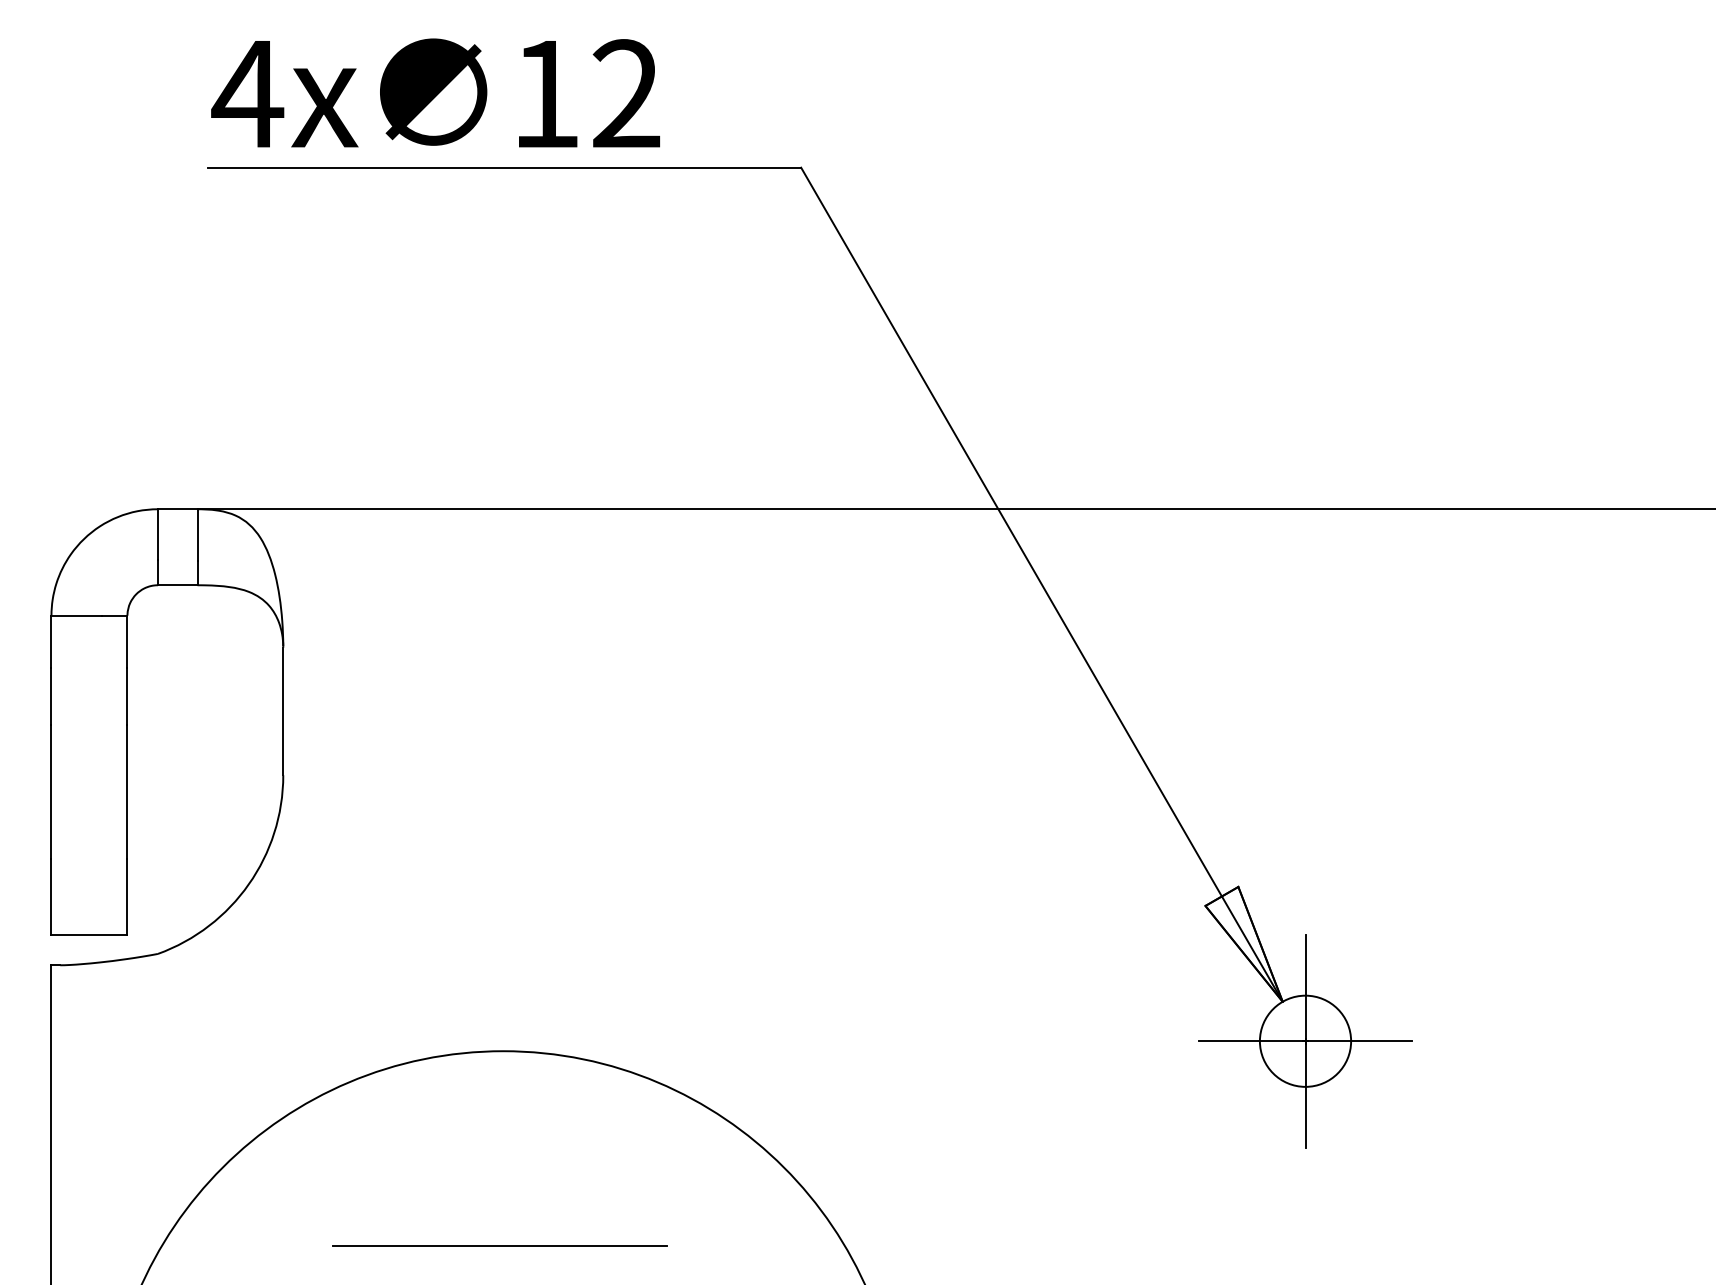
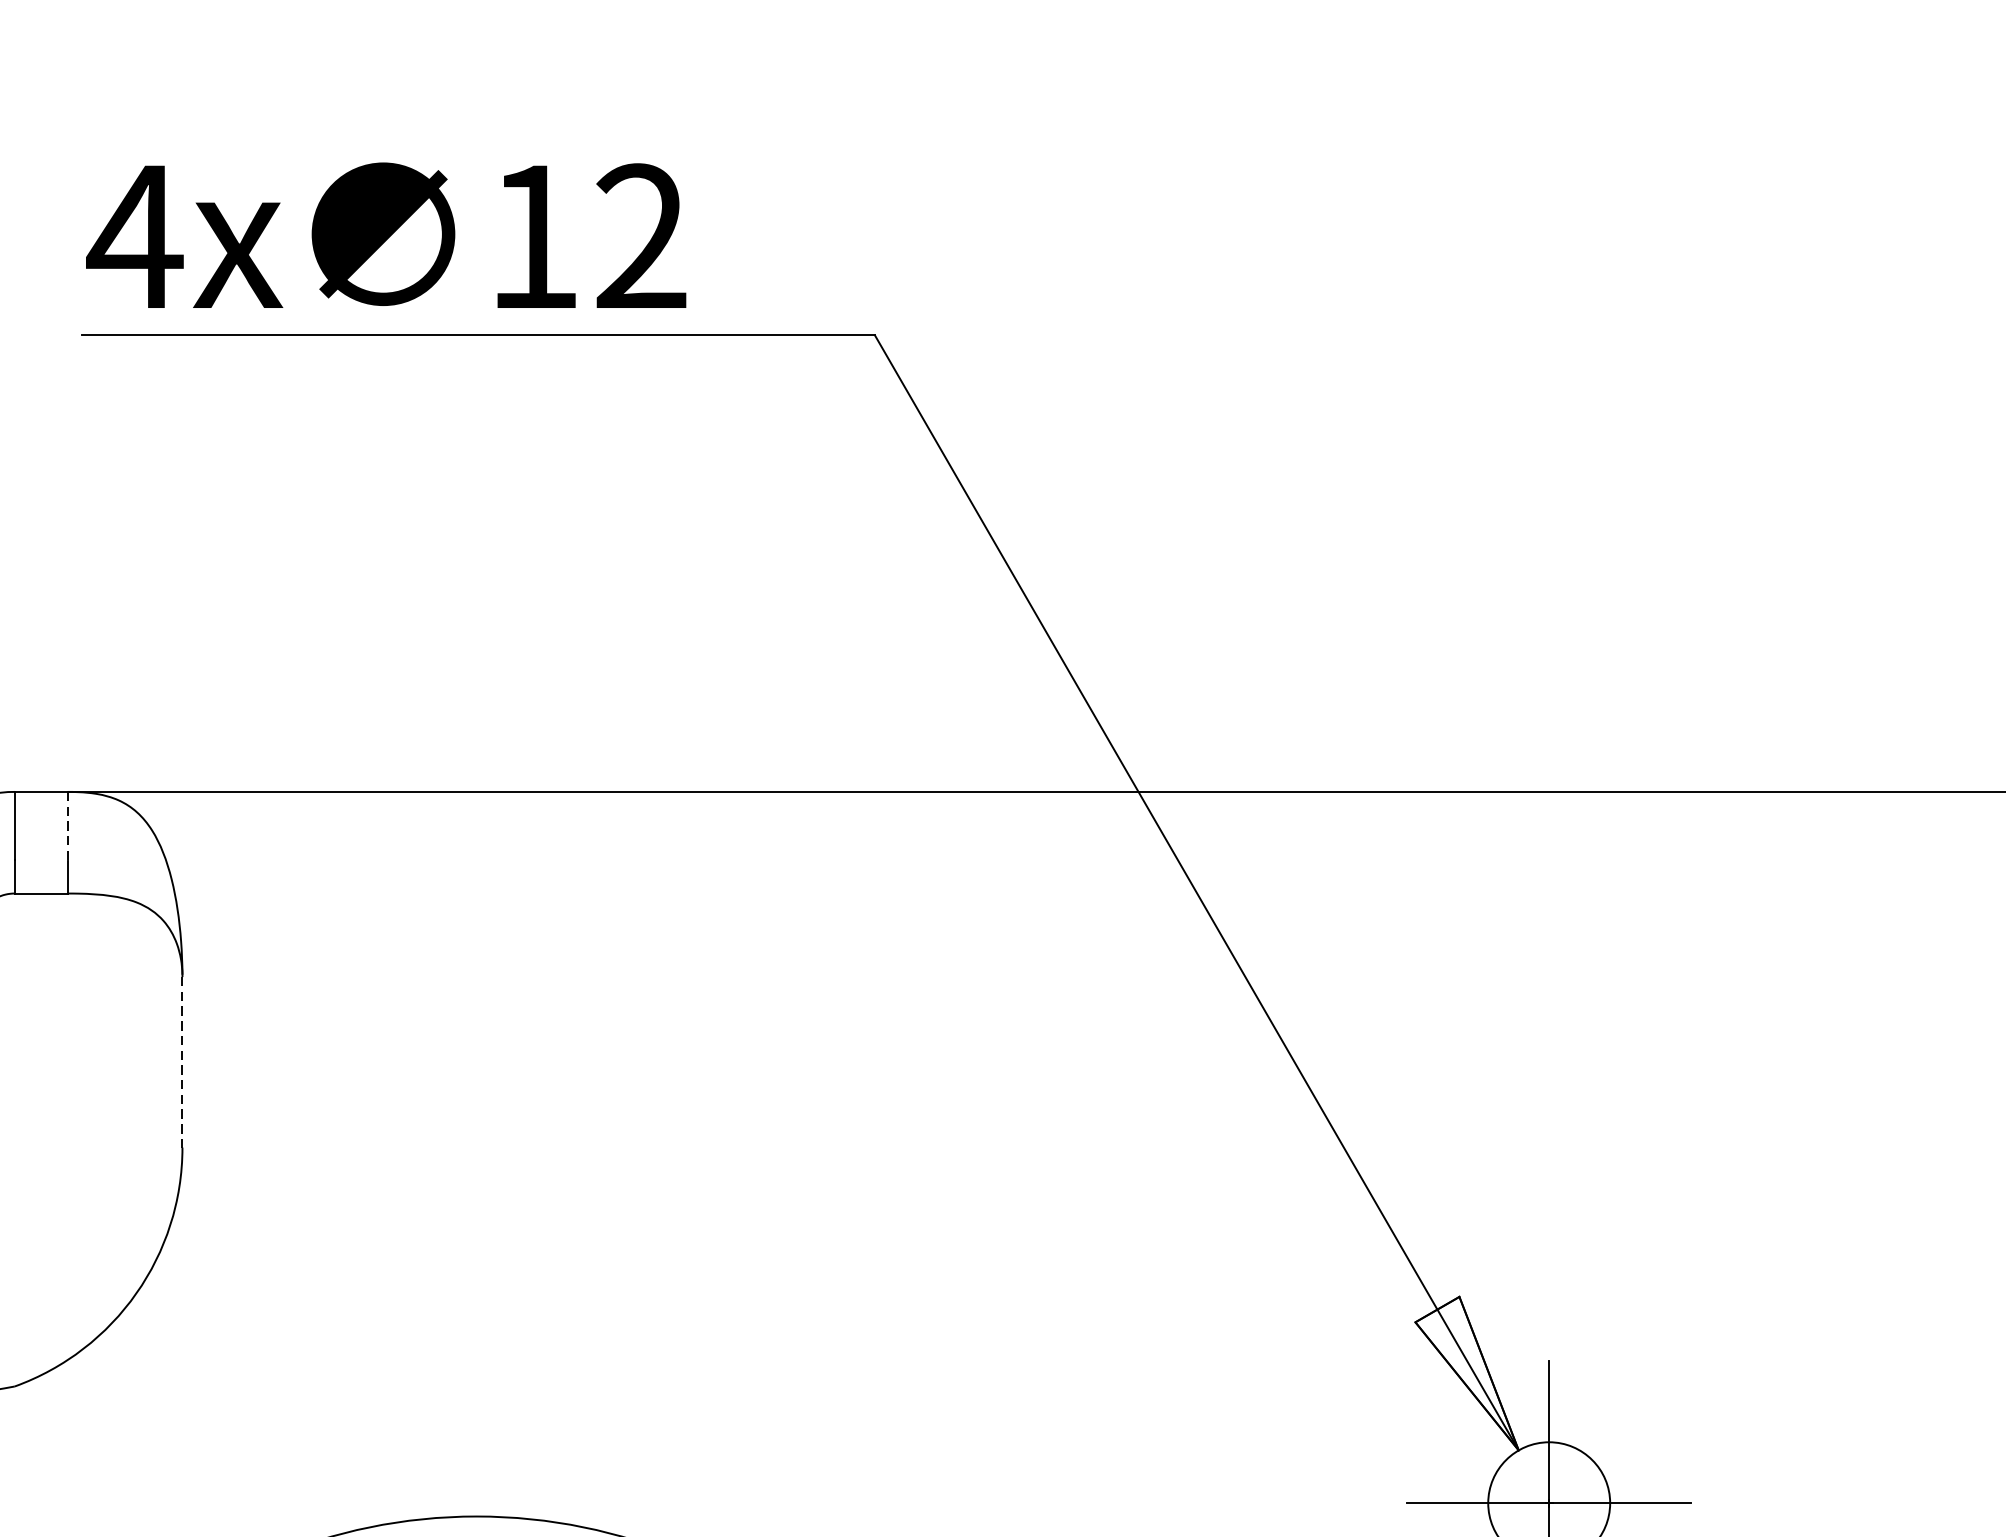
line: (197, 534) -> (67, 825), solid -> dashed
line: (283, 711) -> (182, 1062), solid -> dashed

